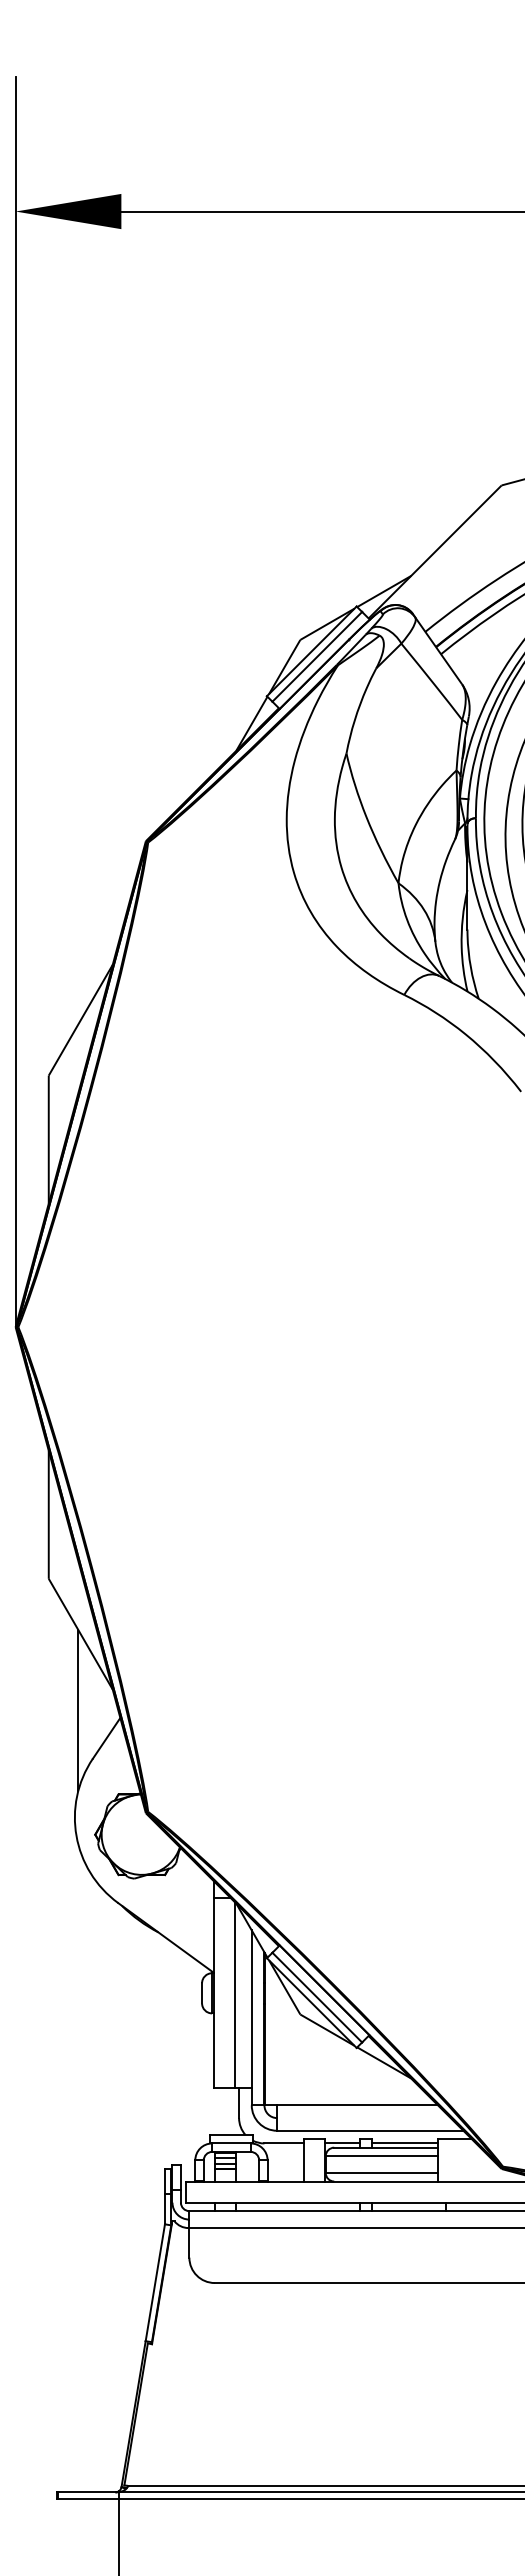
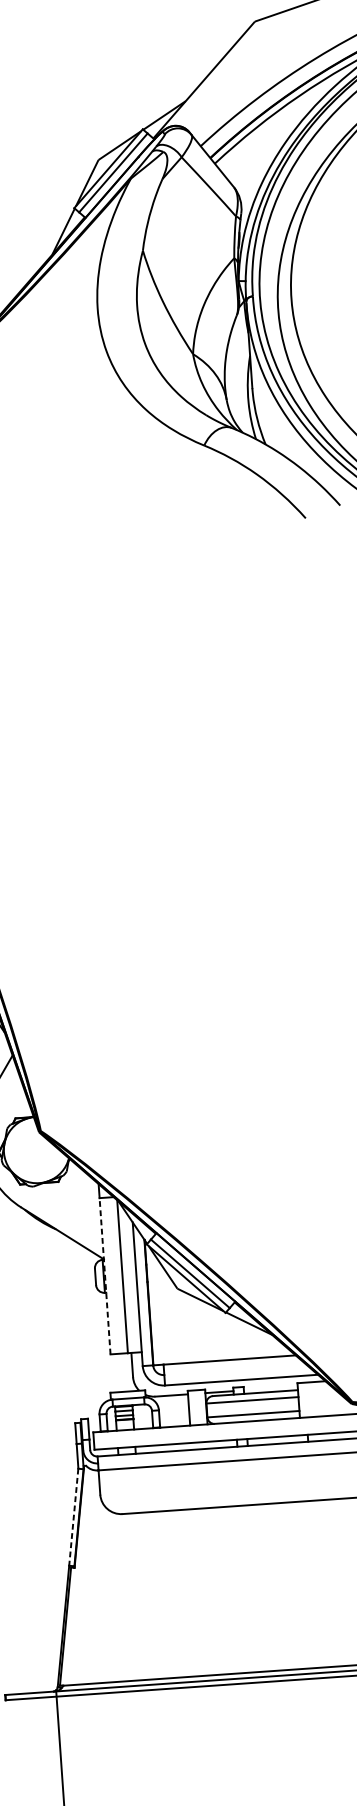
line: (213, 1992) -> (104, 1275), solid -> dashed
line: (404, 2143) -> (270, 1388), removed
line: (155, 2283) -> (73, 1517), solid -> dashed

